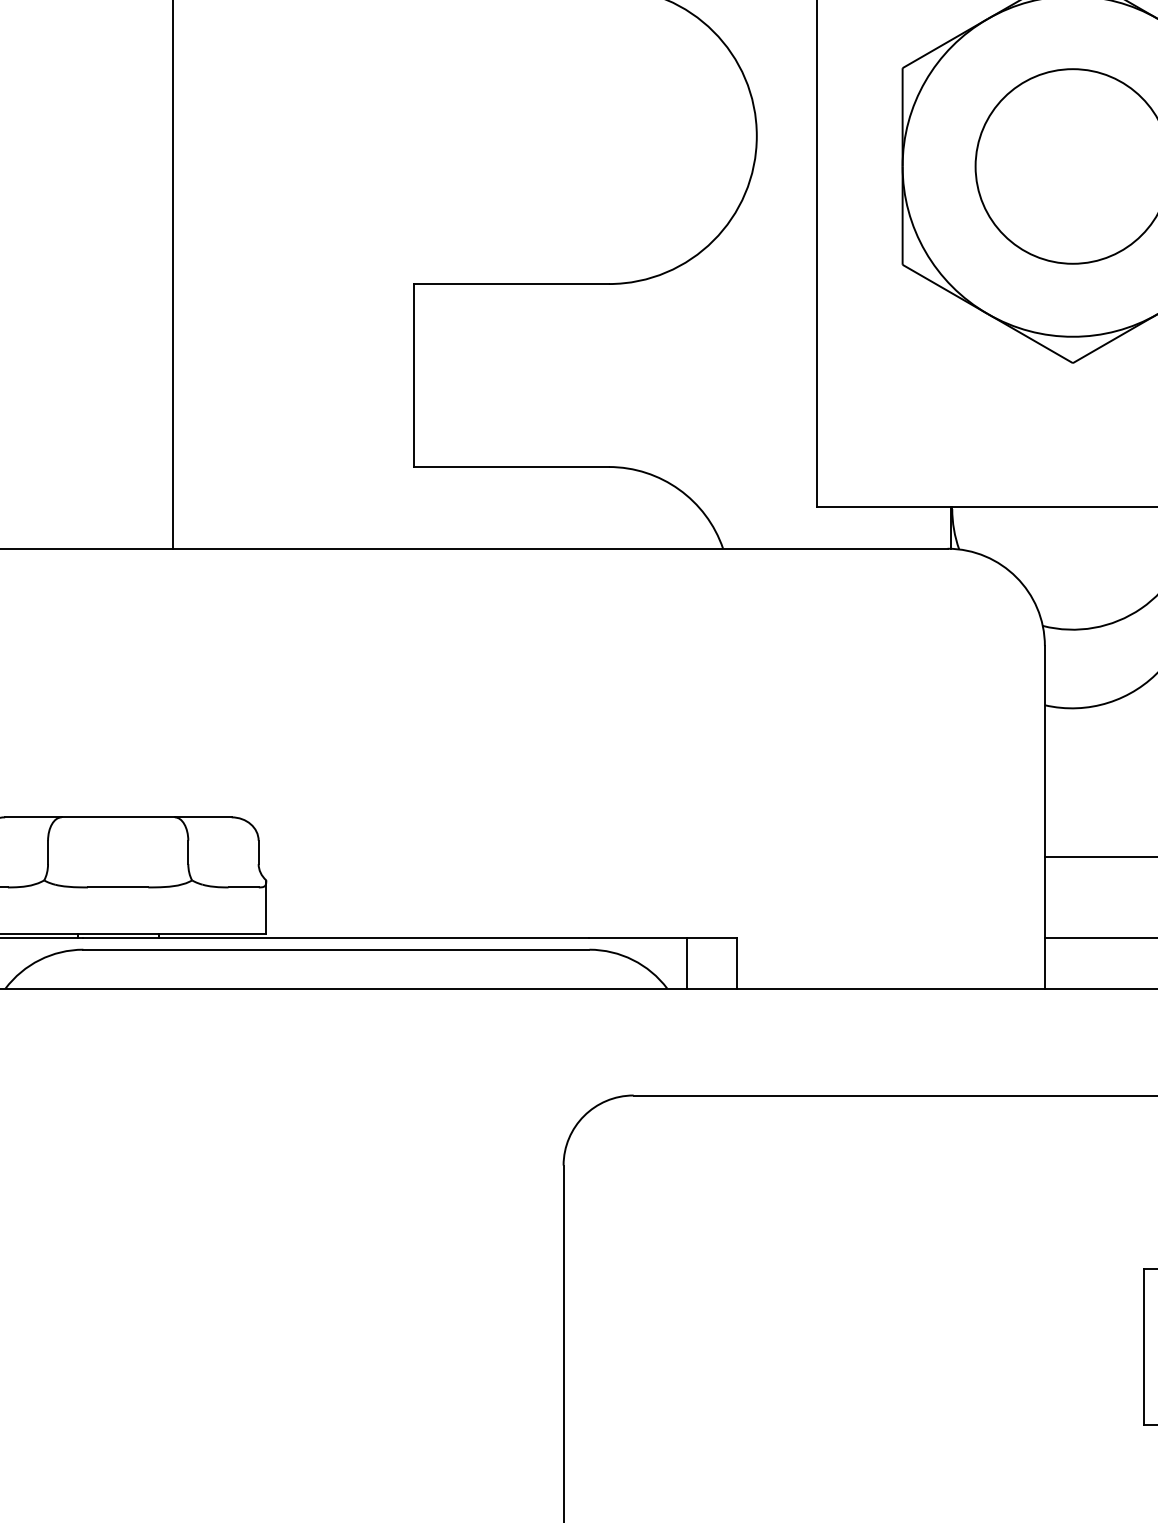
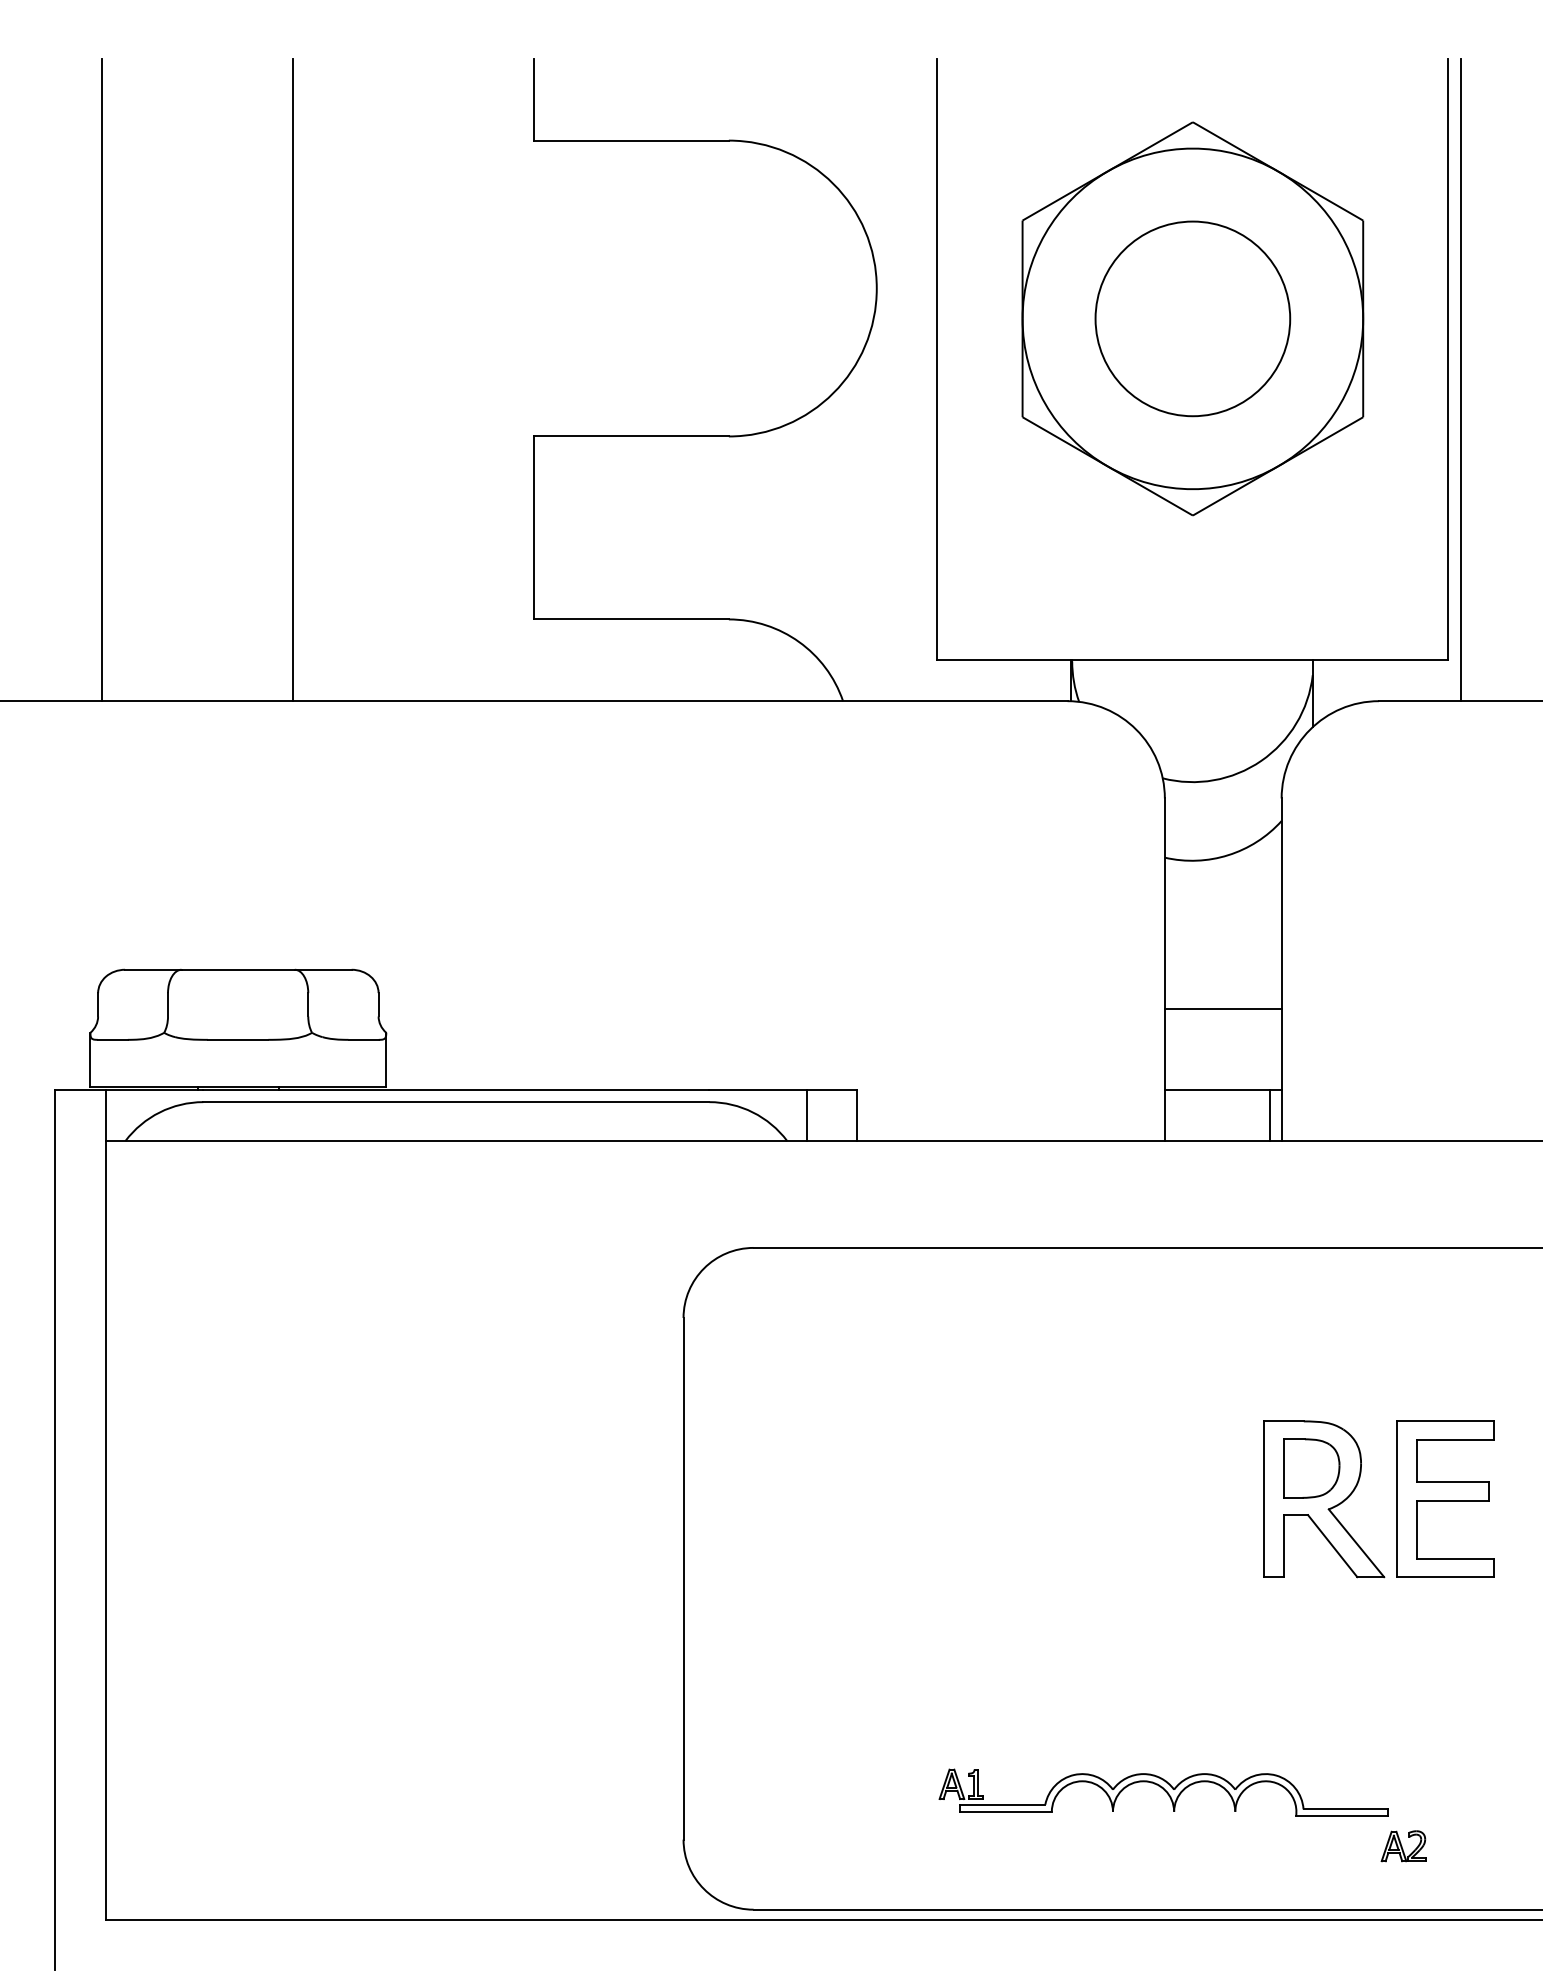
line: (1149, 963) -> (1269, 1115), added

